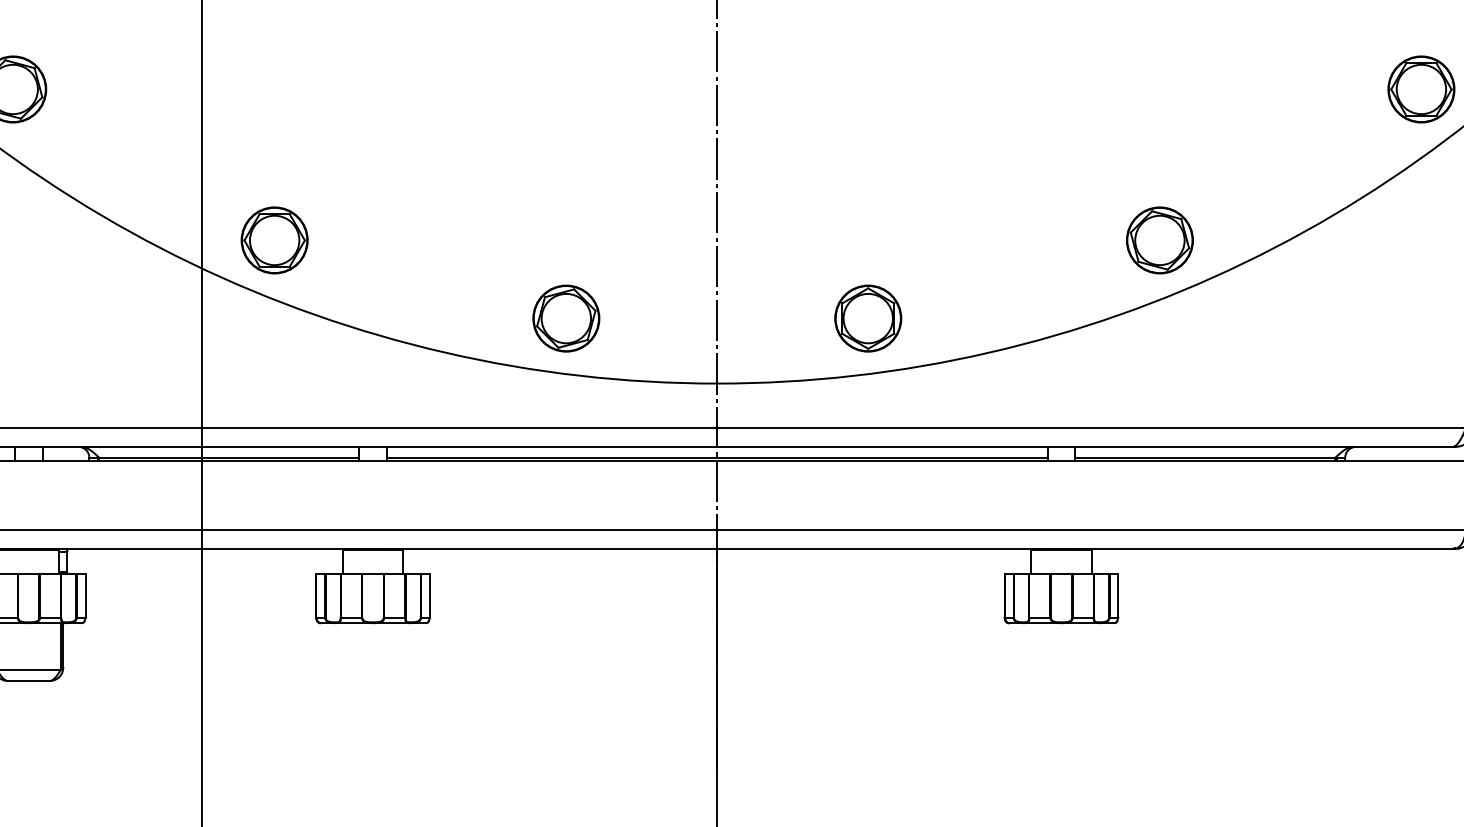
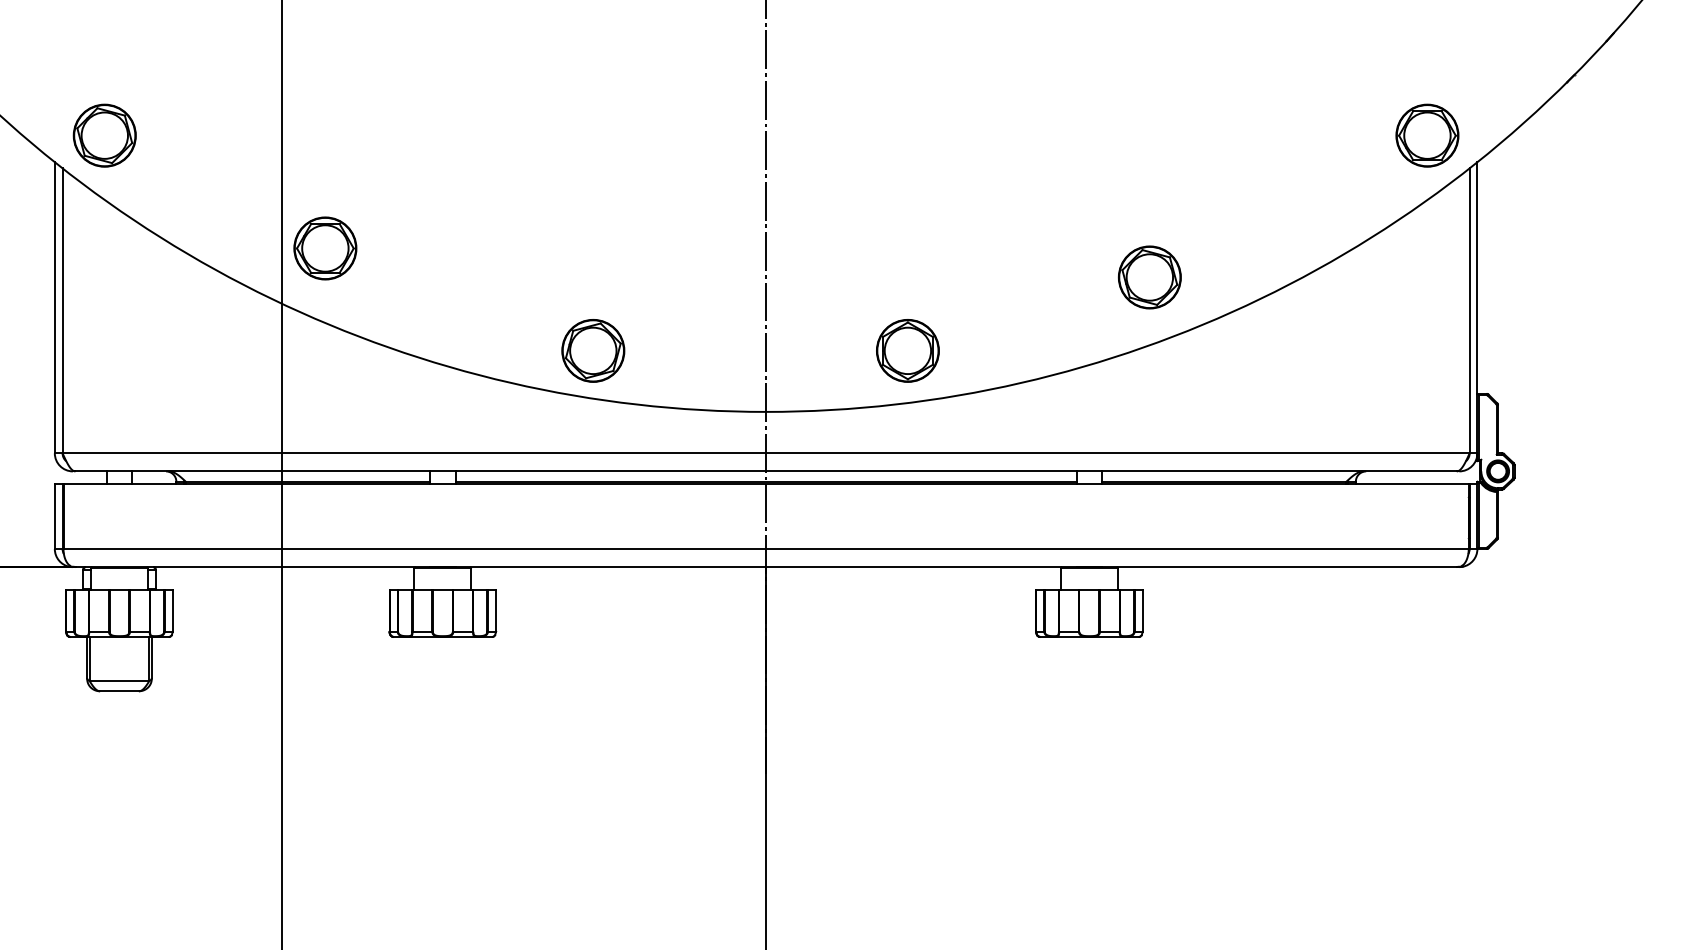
part: (274, 240) -> (325, 248), moved
part: (1159, 240) -> (1149, 277), moved
part: (566, 318) -> (593, 350), moved

